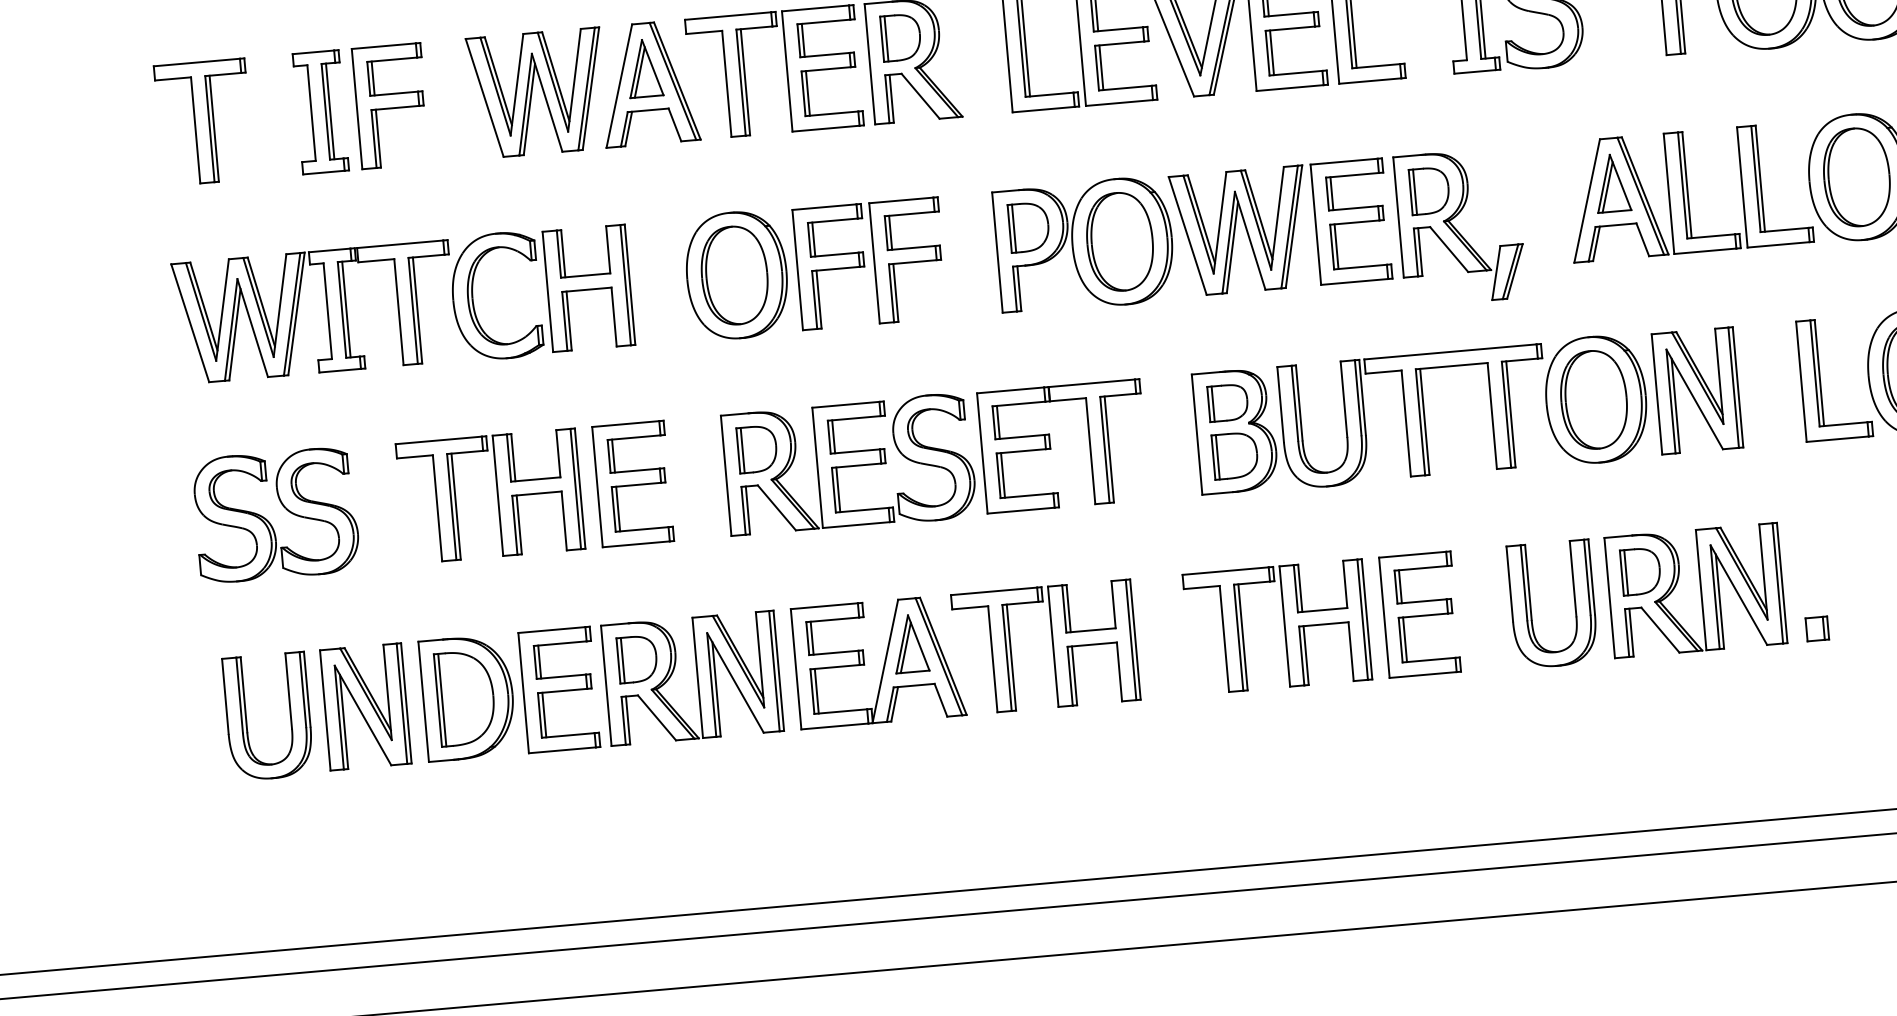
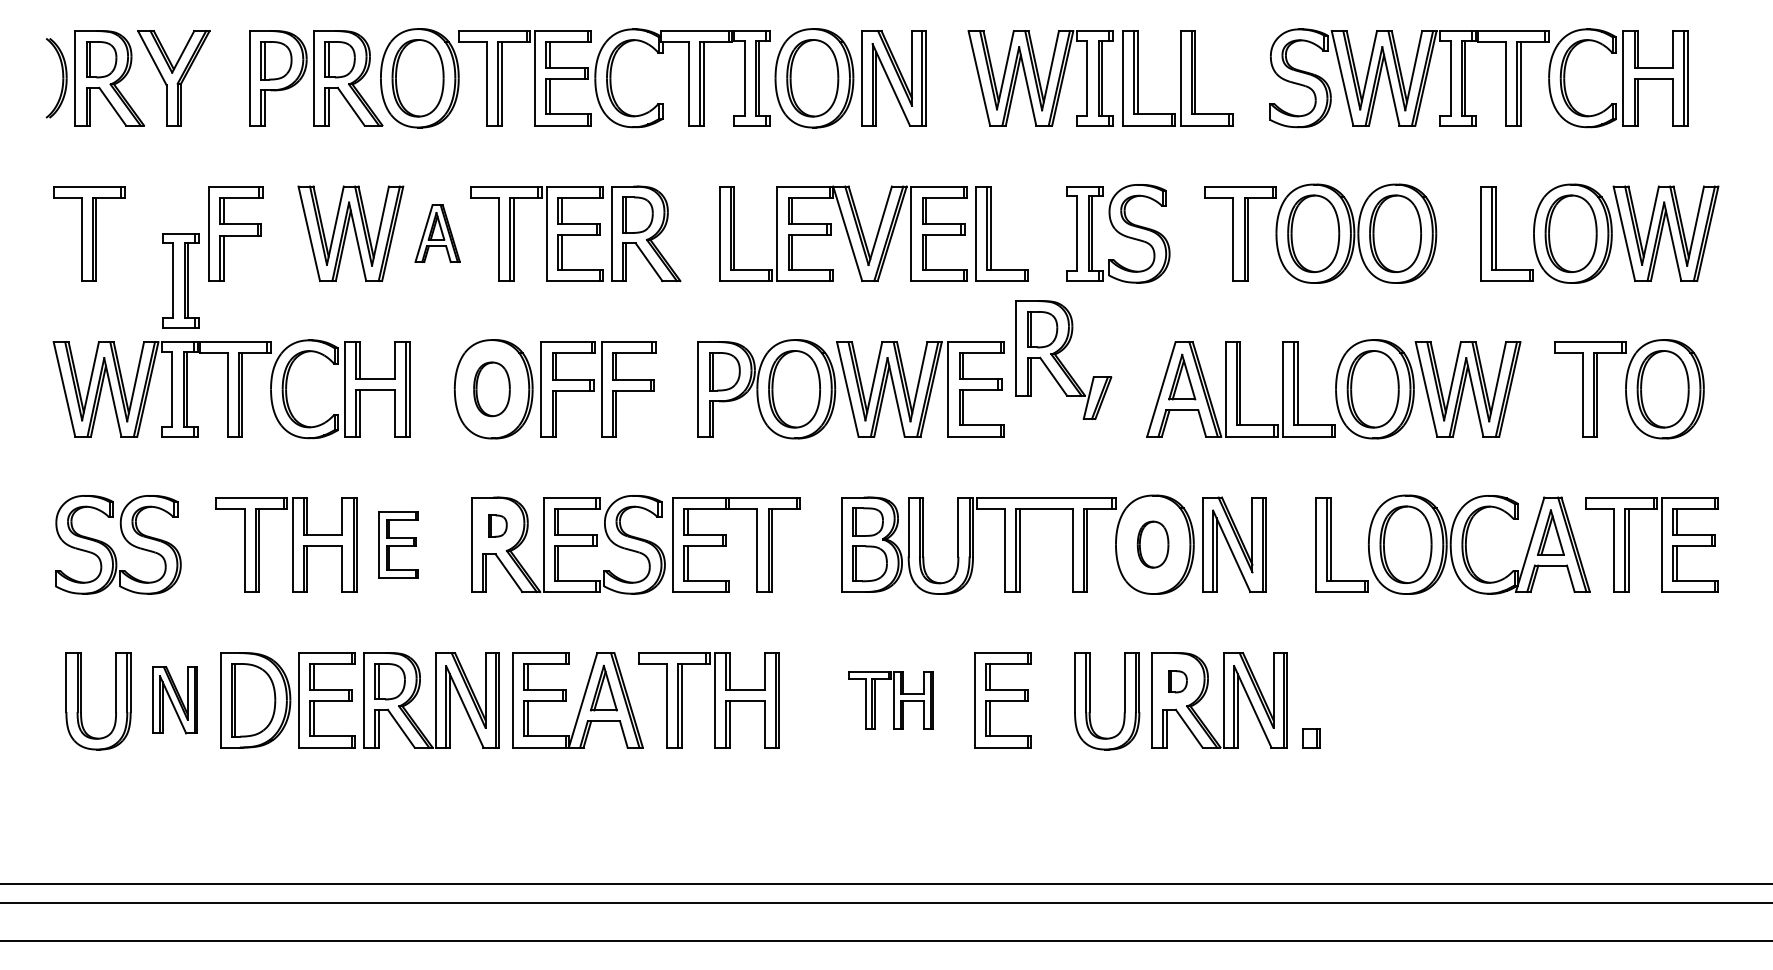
part: (647, 83) -> (437, 233), size x0.6
part: (320, 111) -> (180, 280), moved
part: (1459, 226) -> (1063, 359), moved
part: (734, 275) -> (491, 389), size x0.7
part: (1593, 399) -> (1152, 544), size x0.6
part: (756, 448) -> (497, 525), size x0.6
part: (632, 483) -> (398, 544), size x0.7
part: (1640, 571) -> (1177, 681), size x0.6
part: (1276, 627) -> (890, 700), size x0.6
part: (365, 707) -> (174, 700), size x0.7

